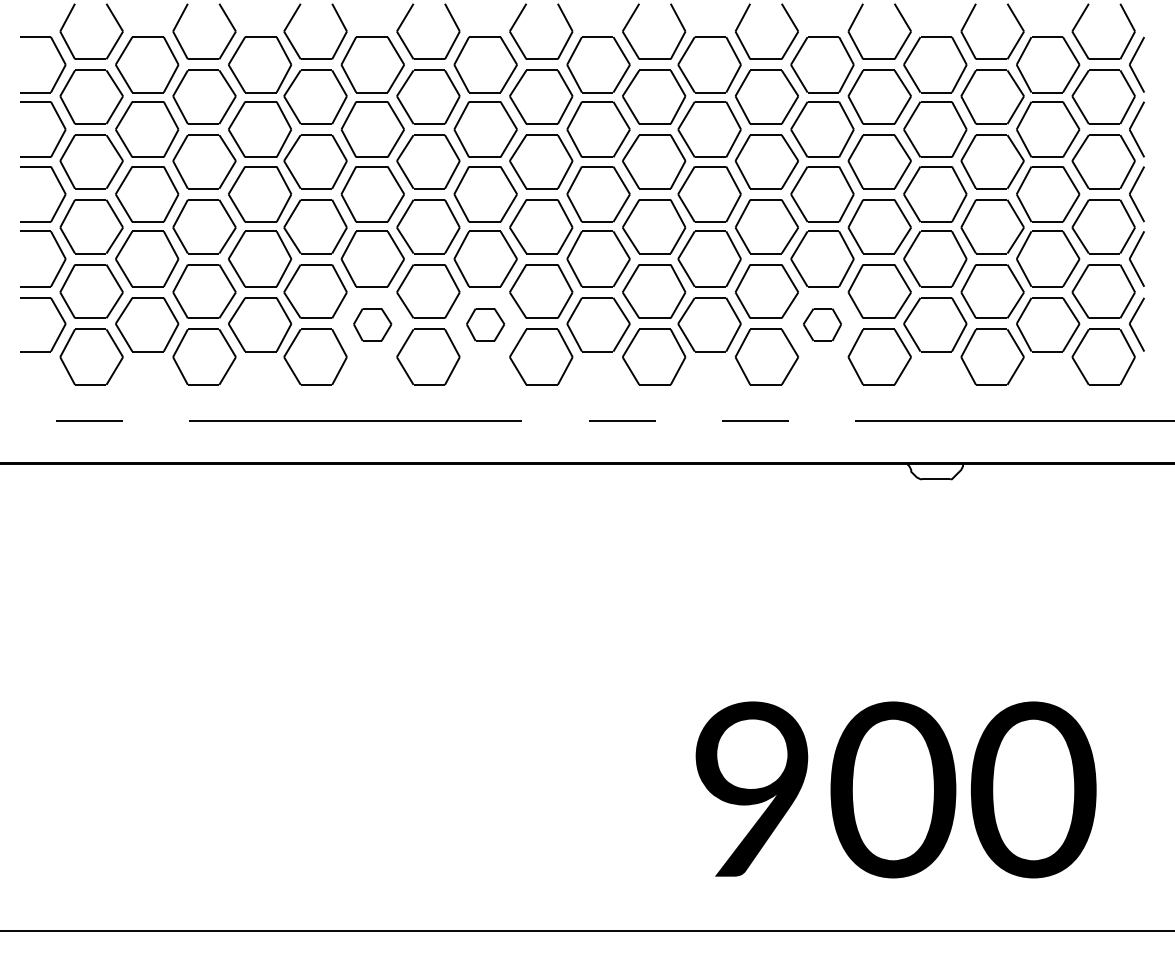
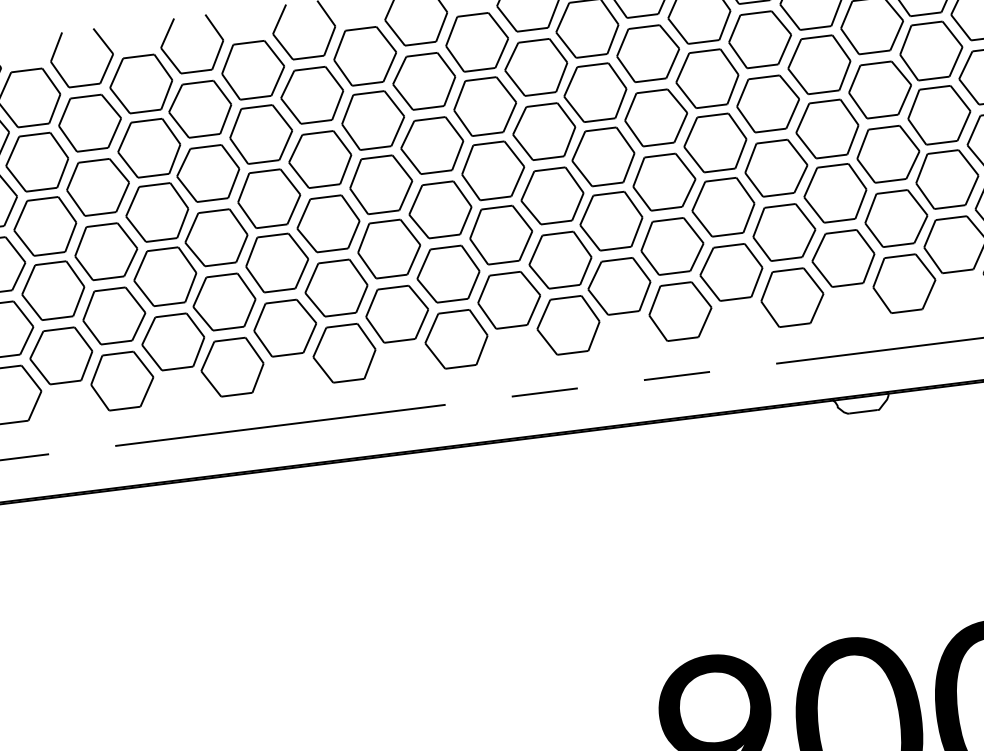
part: (372, 324) -> (284, 327), size x1.67
part: (485, 324) -> (397, 313), size x1.67
part: (822, 324) -> (731, 272), size x1.67

